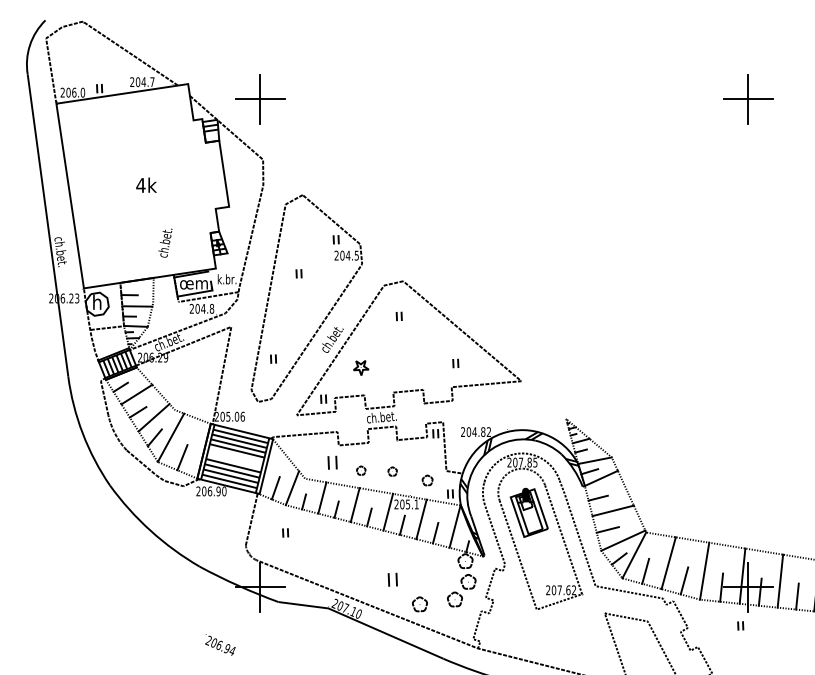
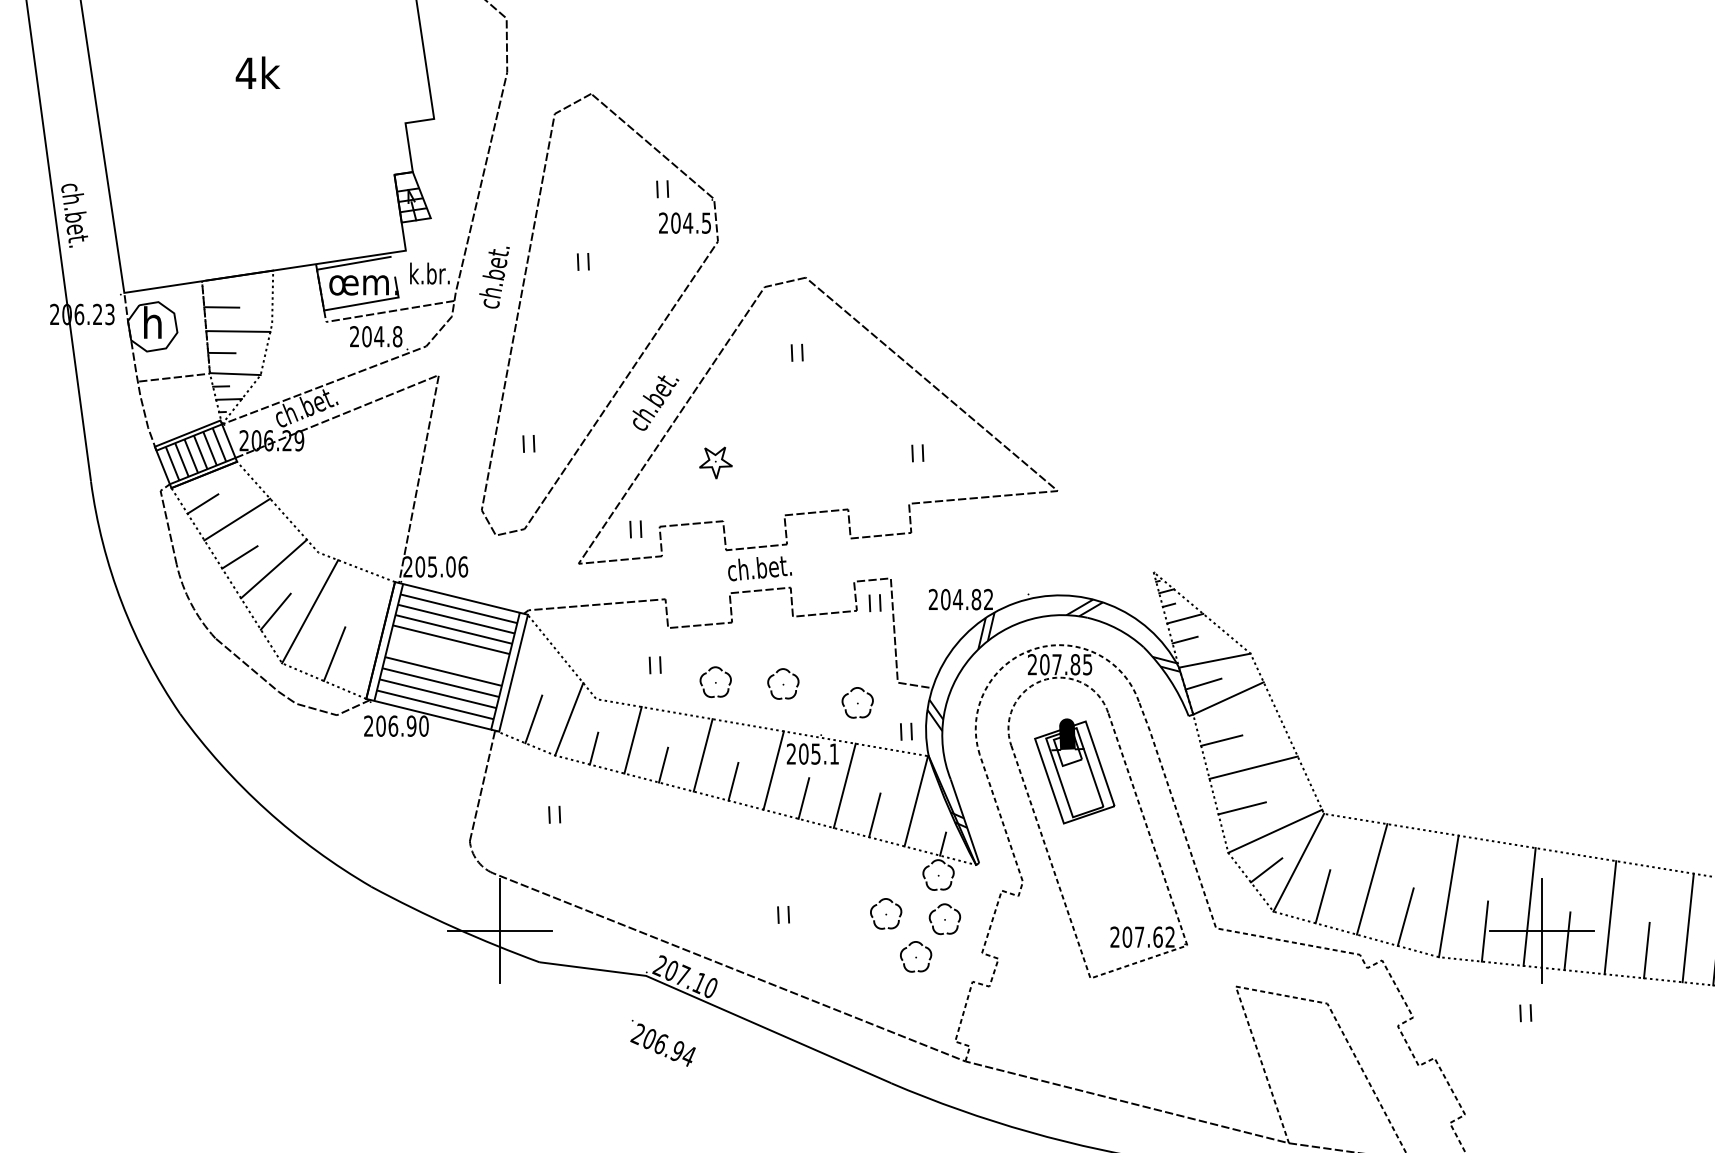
text: (165, 242) -> (494, 276), moved
part: (332, 462) -> (654, 664), size x0.62
part: (361, 470) -> (716, 681), size x1.67
part: (392, 471) -> (782, 683), size x1.67
part: (427, 480) -> (857, 702), size x1.43
part: (392, 579) -> (782, 914), size x0.62
part: (419, 604) -> (885, 914), moved
text: (220, 644) -> (663, 1042), moved

